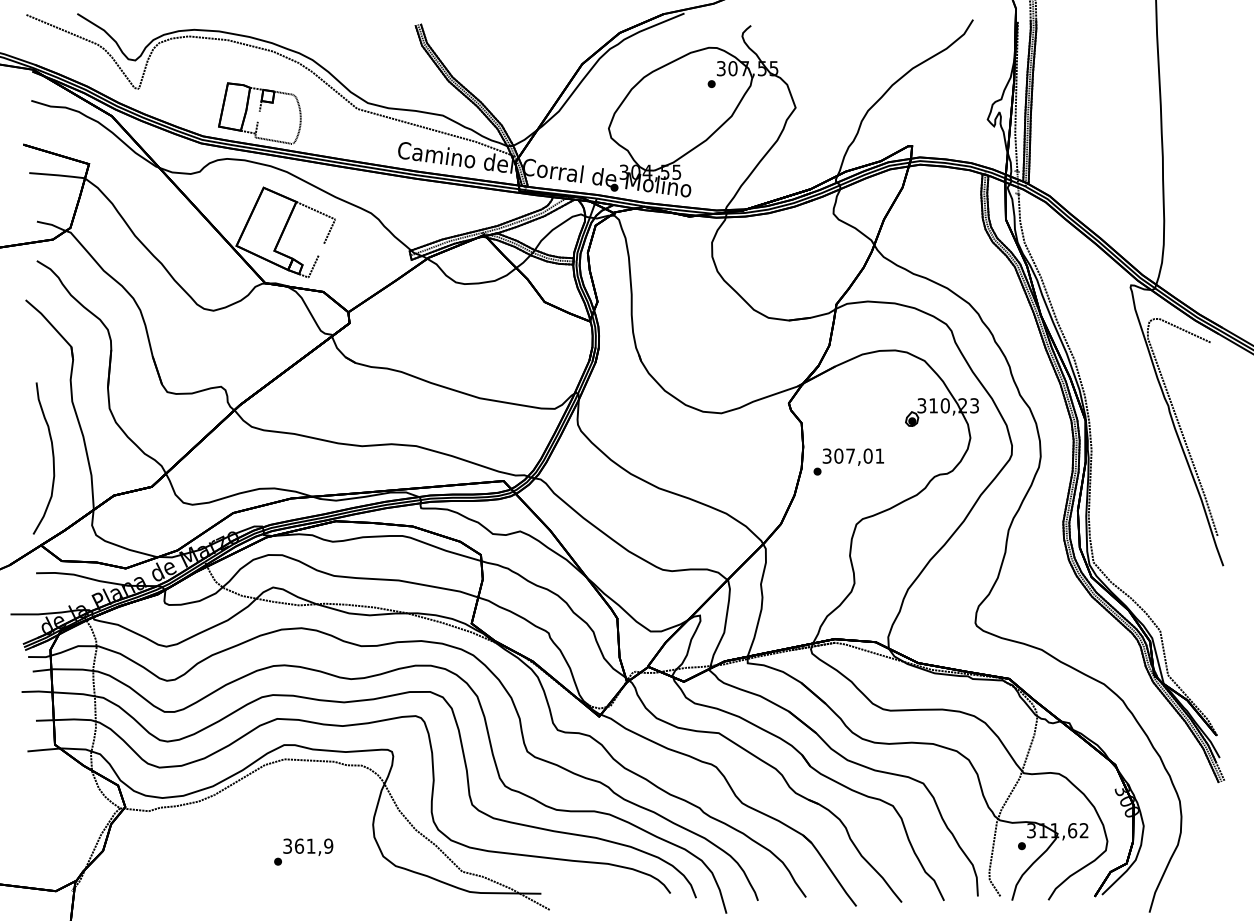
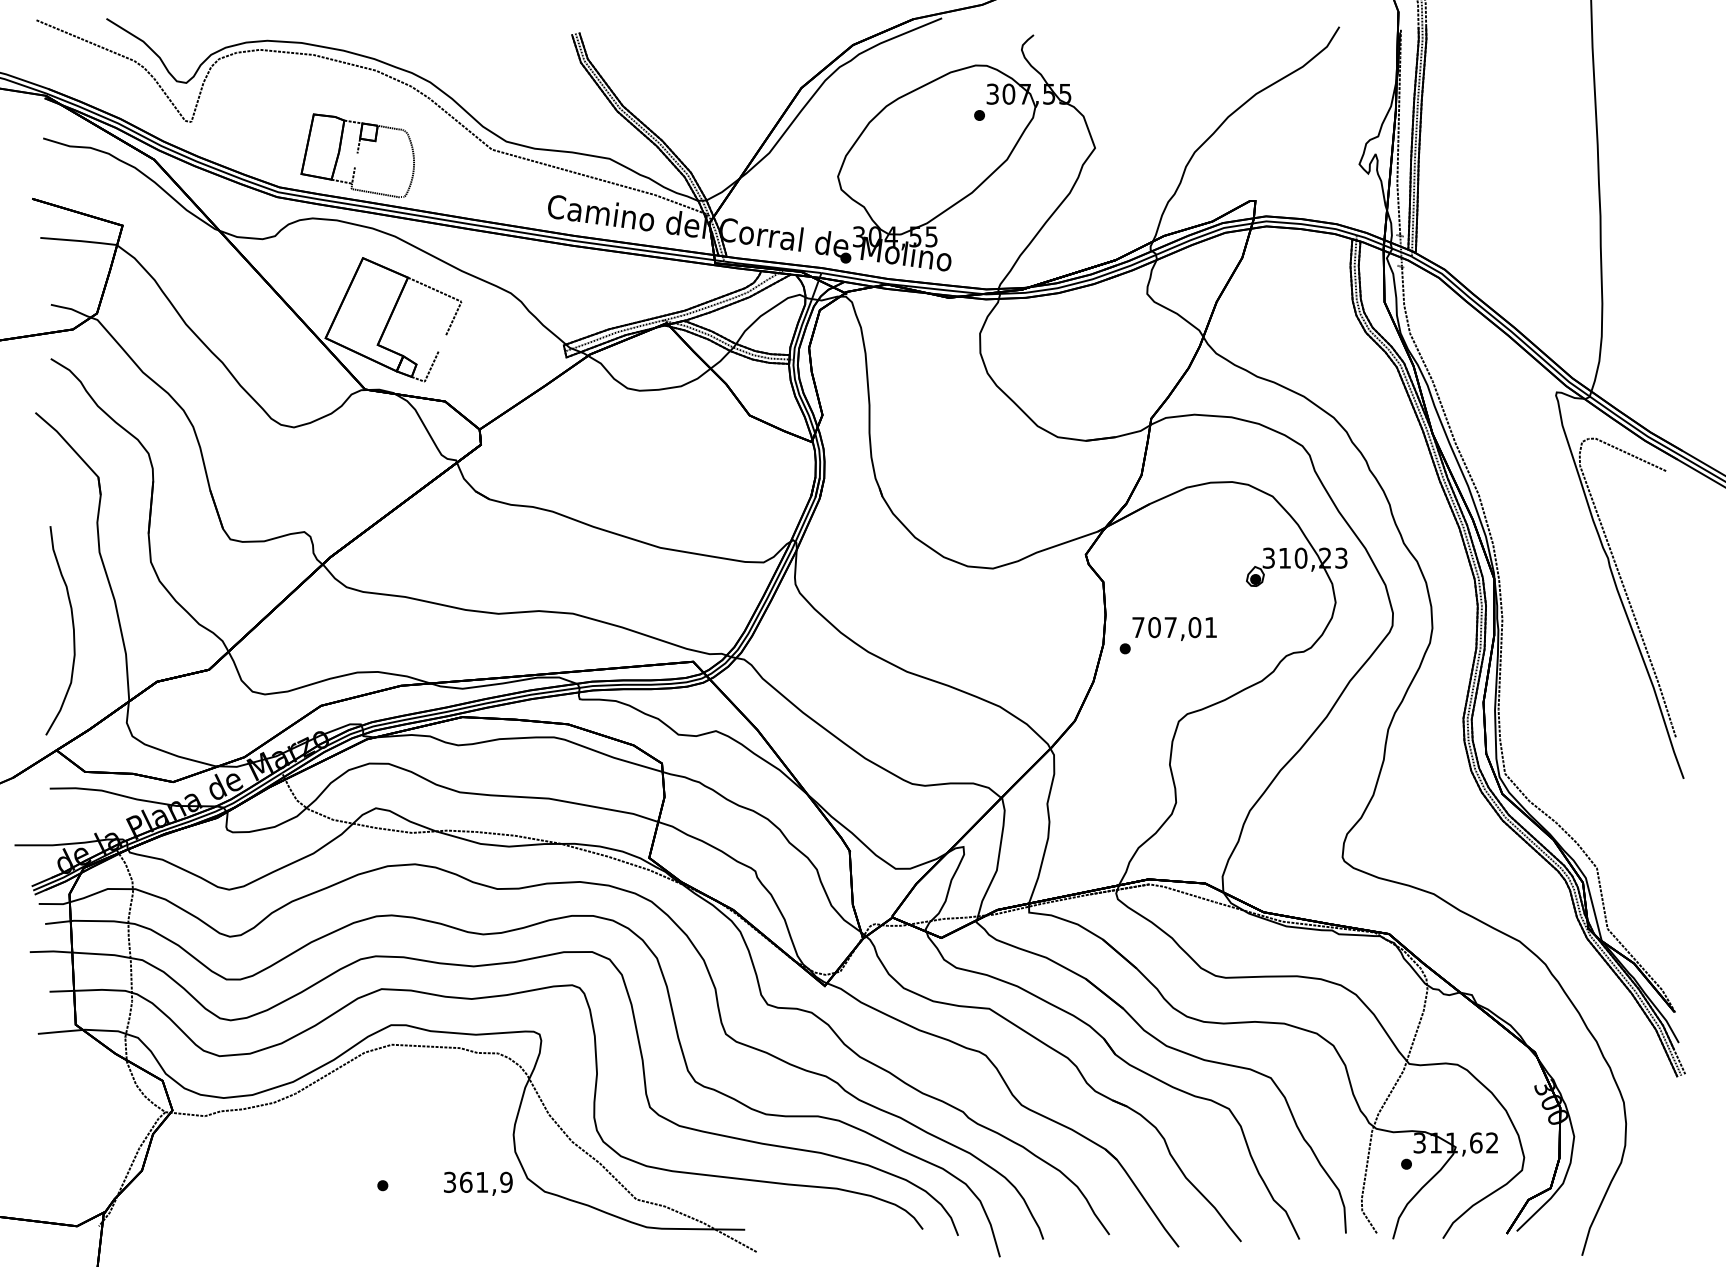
text: (827, 456) -> (1138, 627), 307,01 -> 707,01
text: (308, 847) -> (478, 1183), moved

